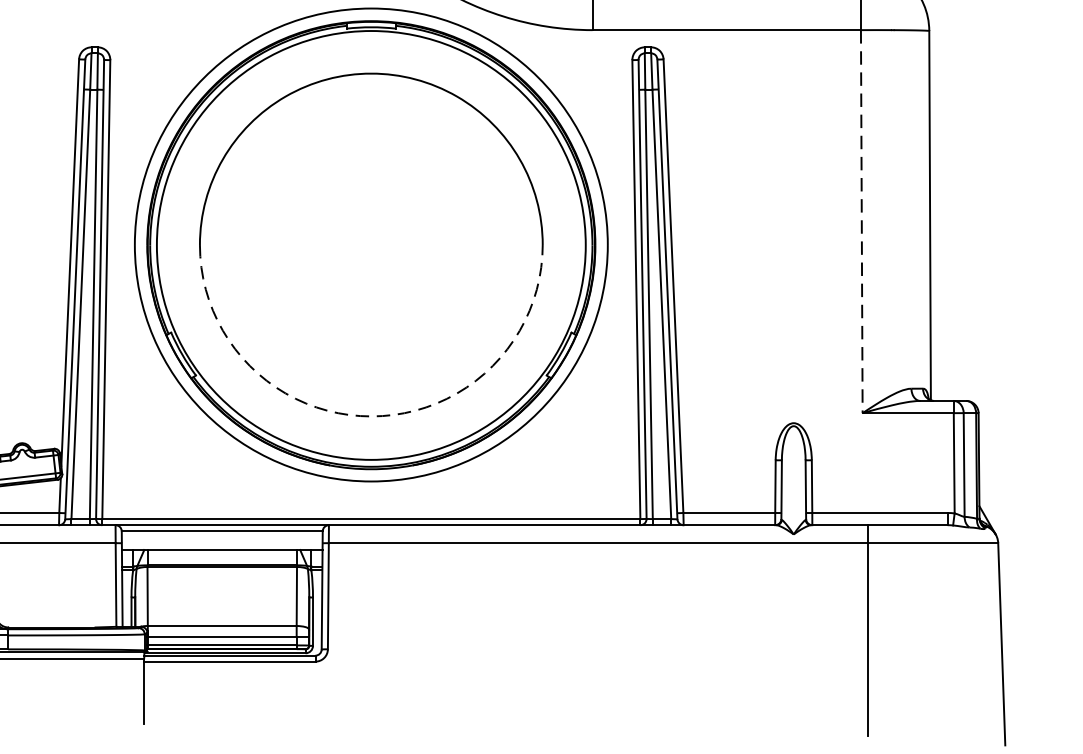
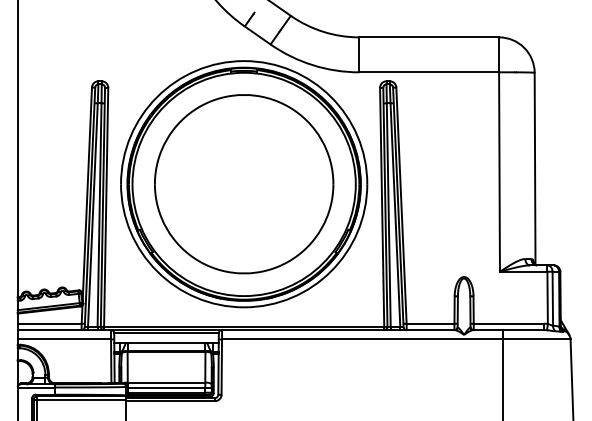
line: (861, 222) -> (499, 172), dashed -> solid
arc: (371, 416) -> (244, 273), dashed -> solid

